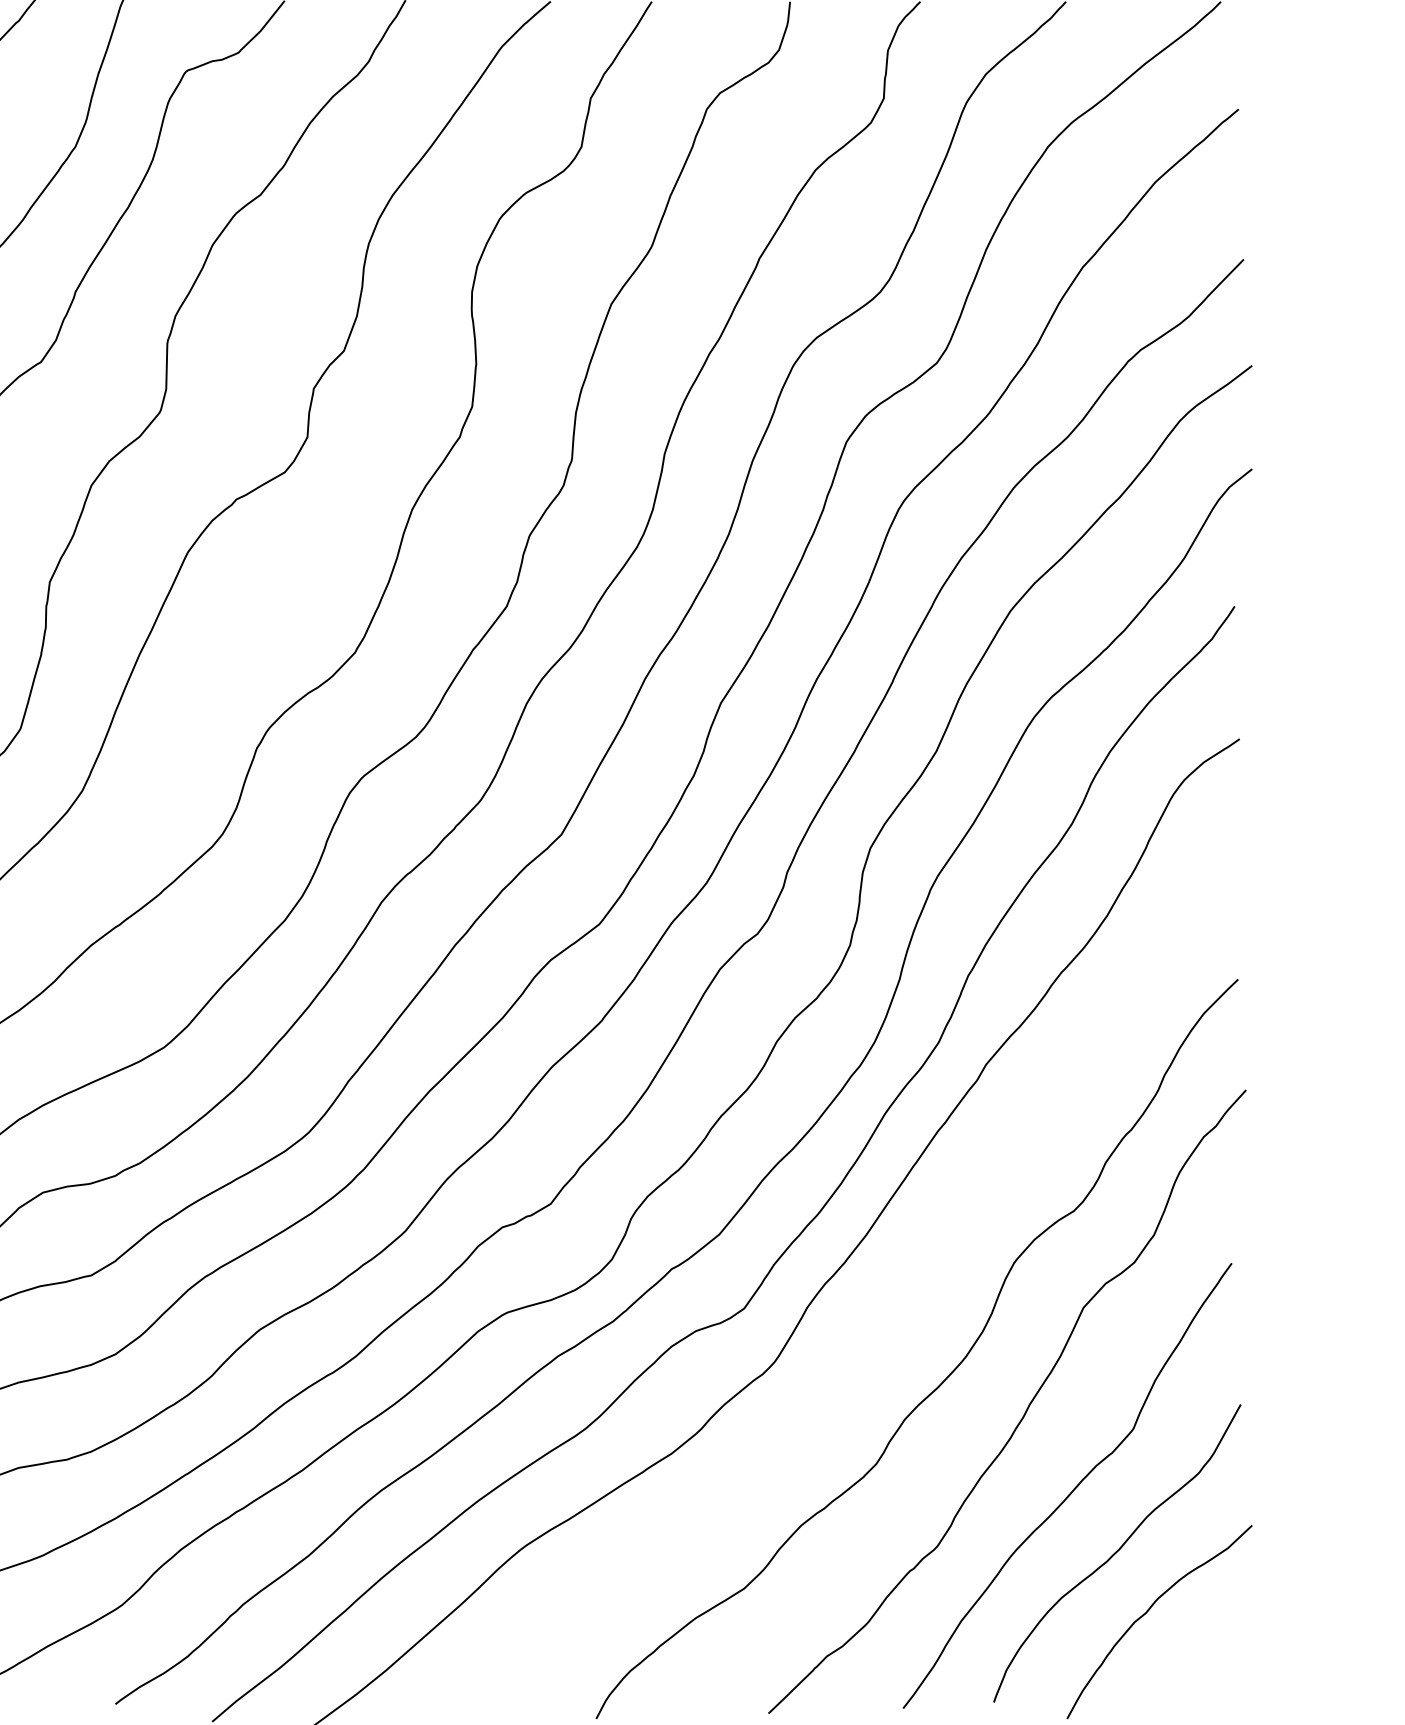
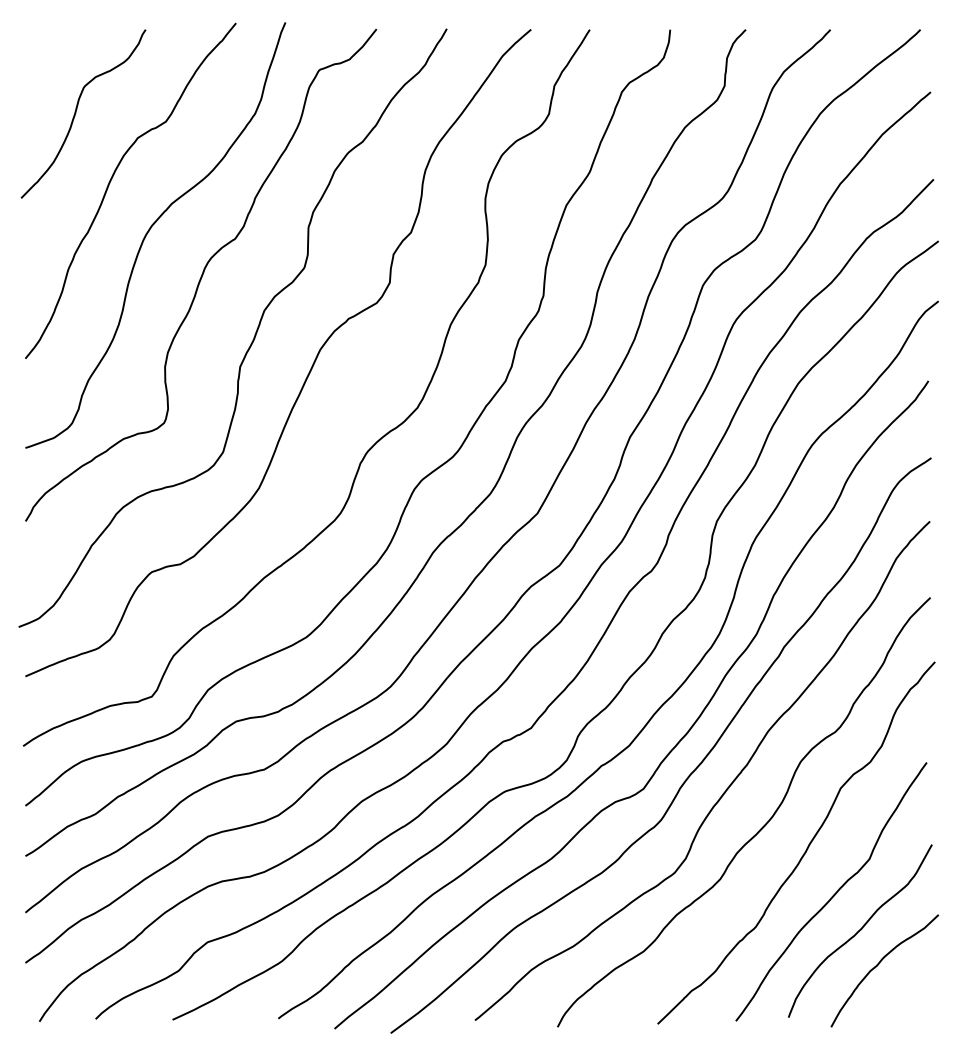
curve: (885, 1309) -> (725, 789), added

